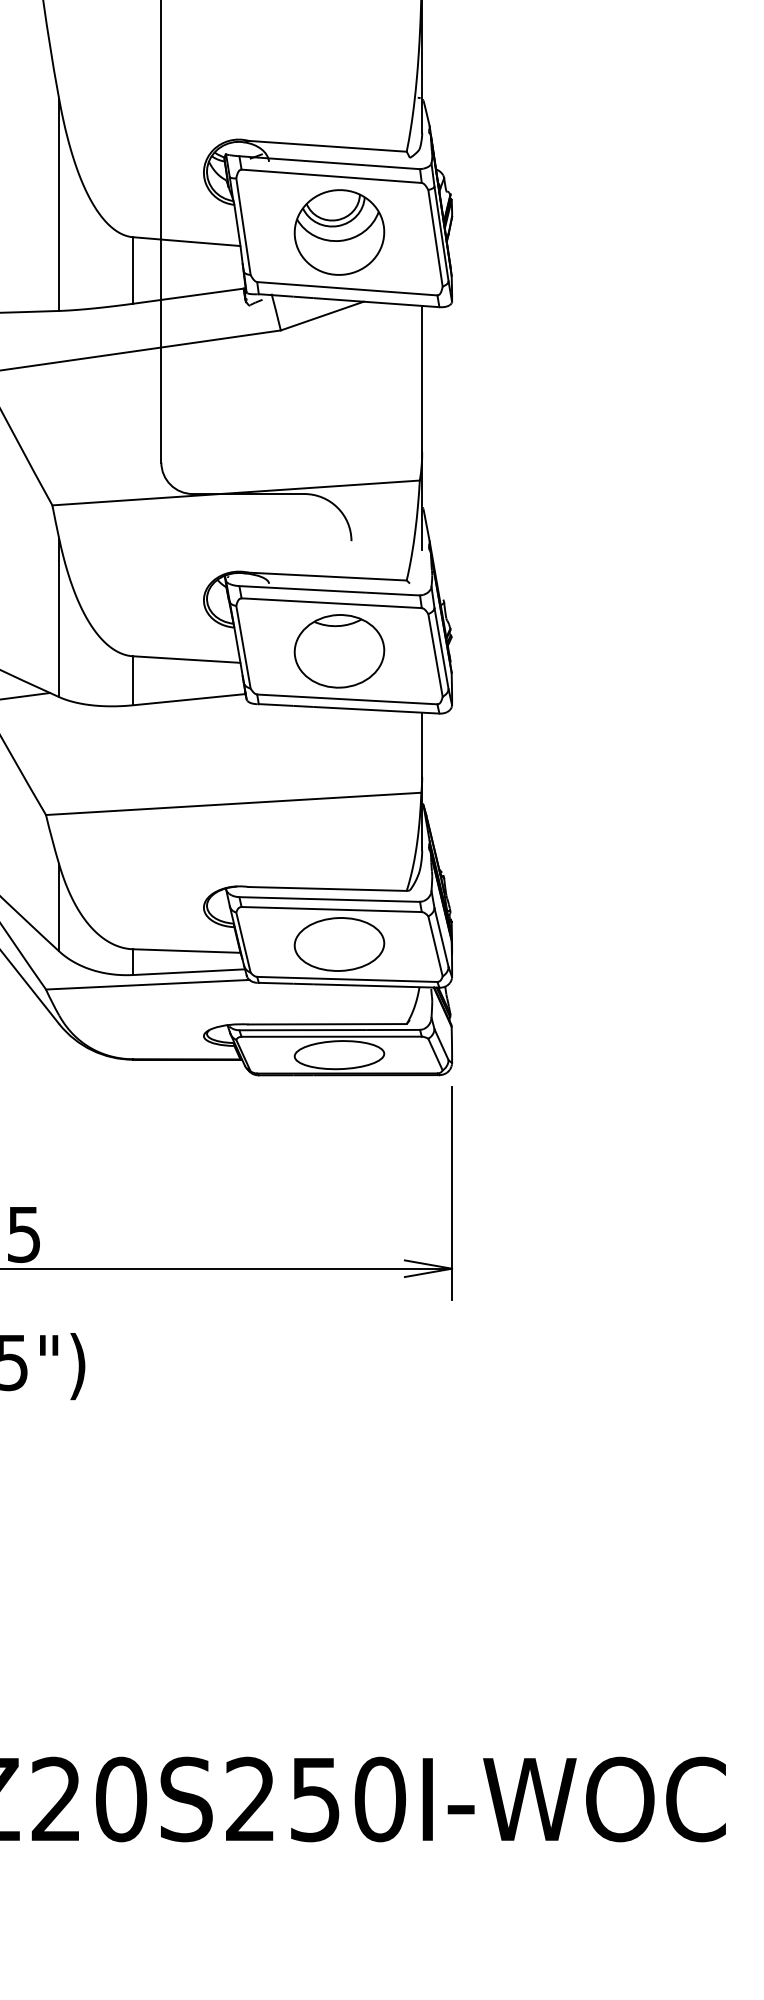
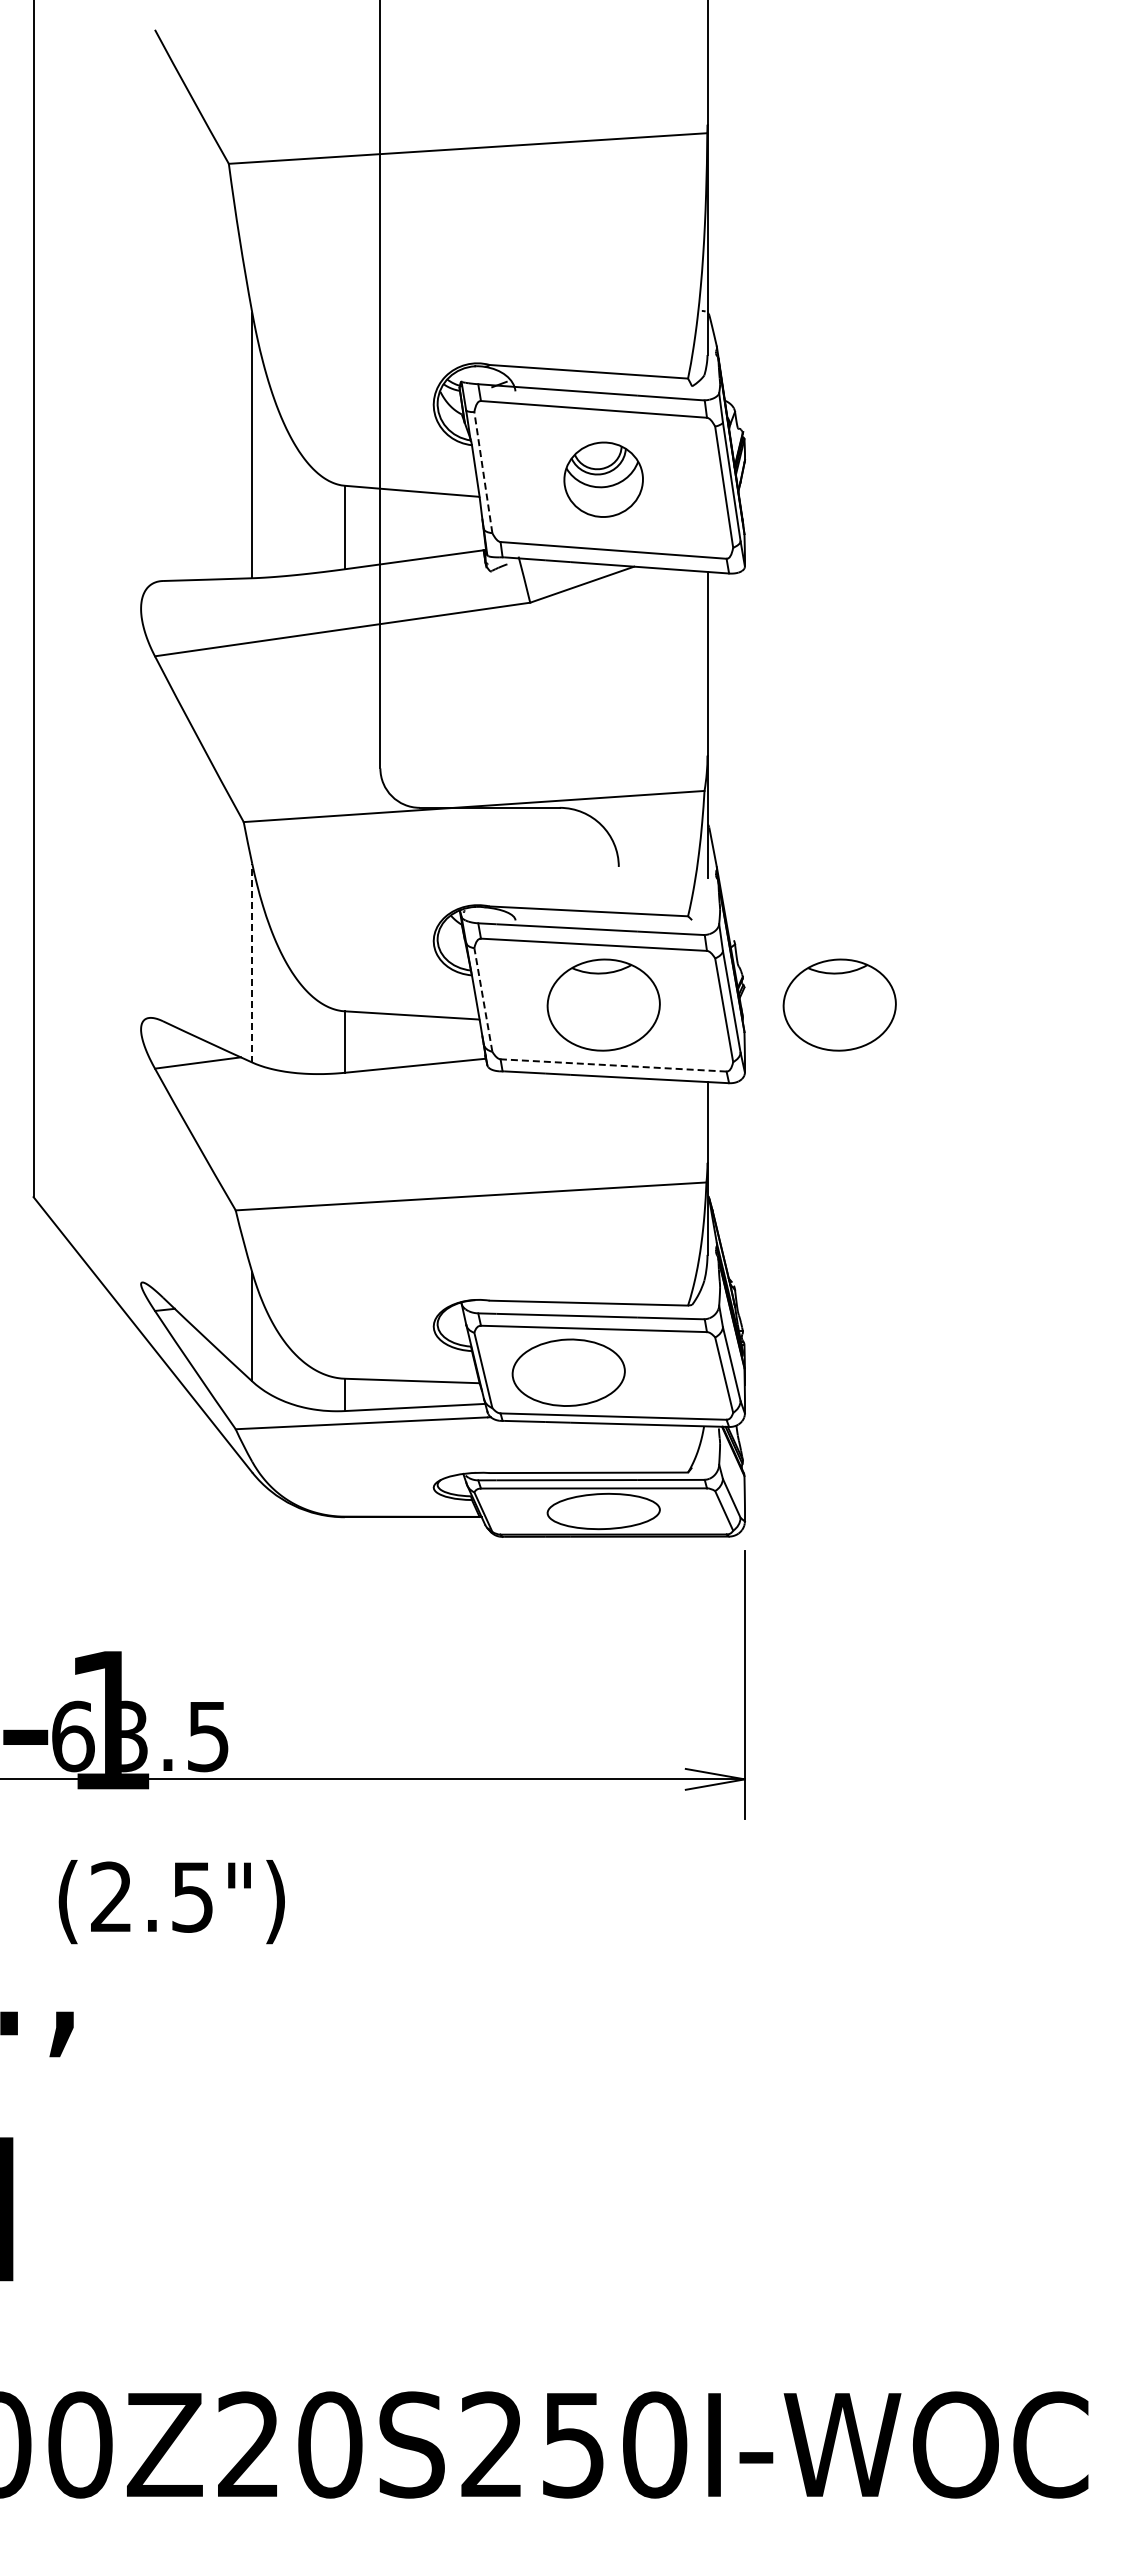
line: (243, 226) -> (483, 472), solid -> dashed
part: (339, 232) -> (603, 479), size x0.7
line: (59, 617) -> (252, 962), solid -> dashed
line: (243, 646) -> (483, 999), solid -> dashed
part: (527, 650) -> (839, 1004), added
line: (347, 699) -> (613, 1065), solid -> dashed
part: (339, 944) -> (568, 1372), moved

